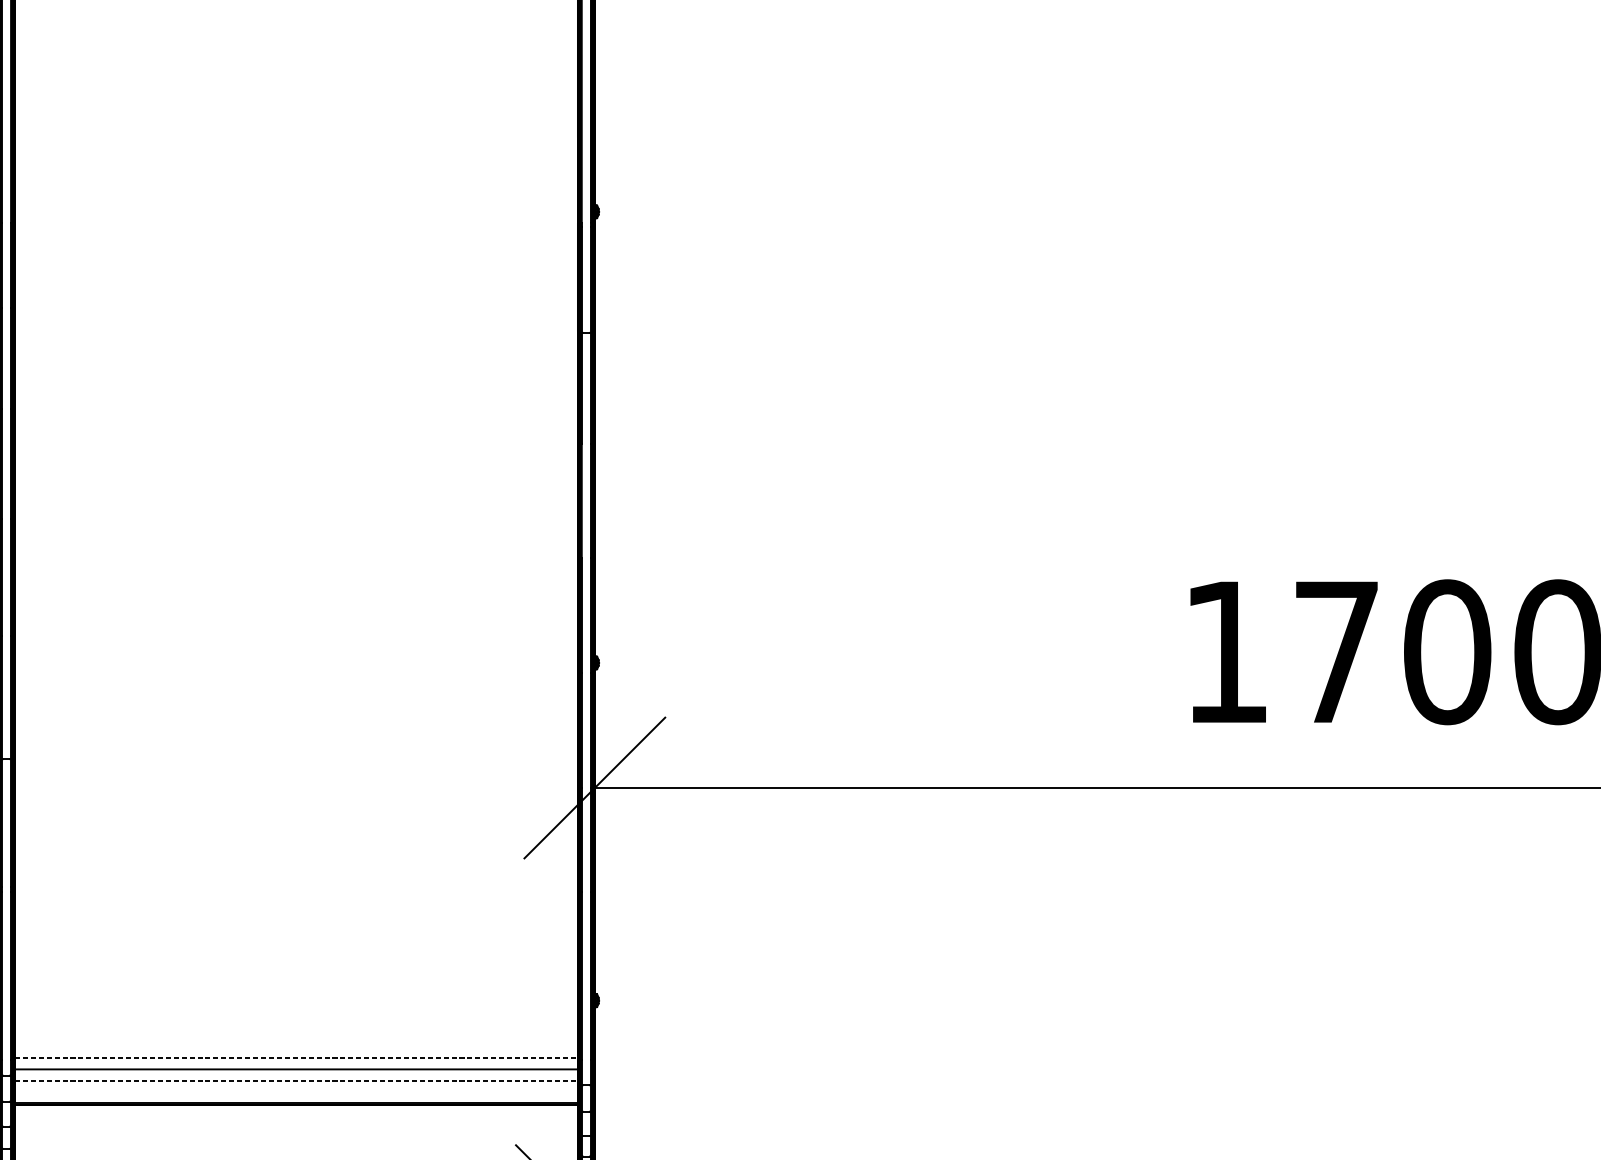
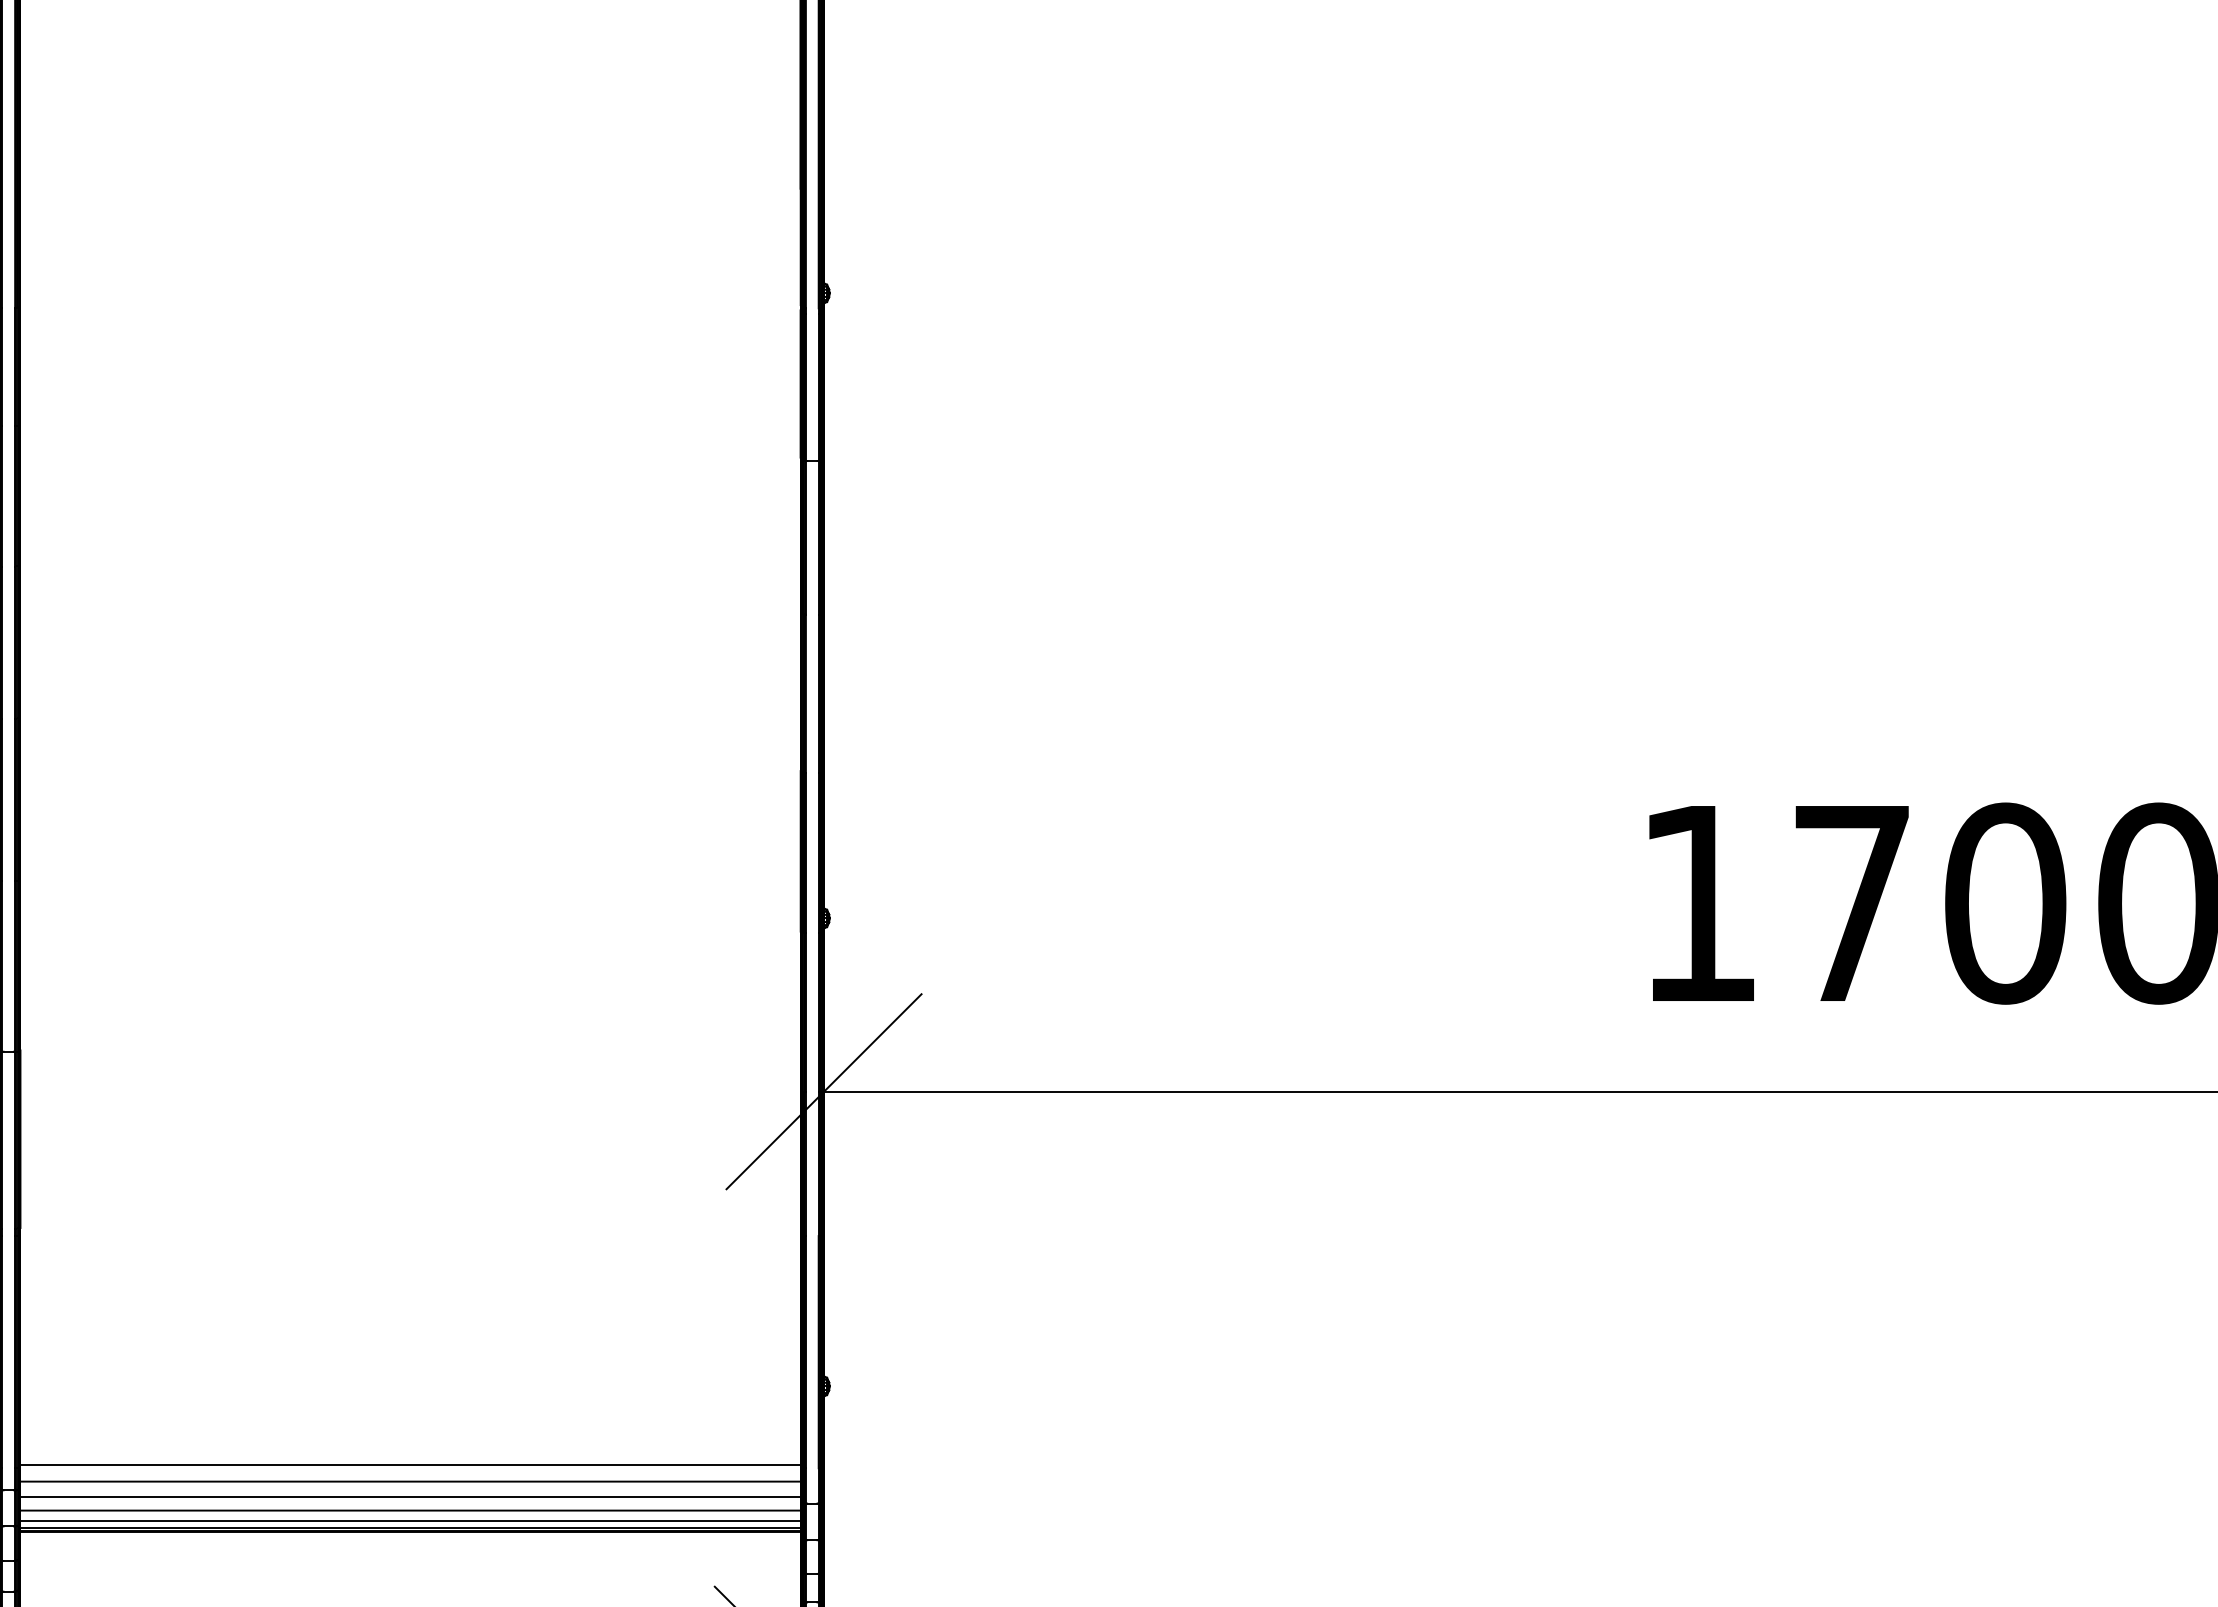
line: (297, 1057) -> (411, 1465), dashed -> solid
line: (297, 1080) -> (411, 1497), dashed -> solid
line: (296, 1090) -> (410, 1510), added
line: (296, 1098) -> (410, 1521), added

